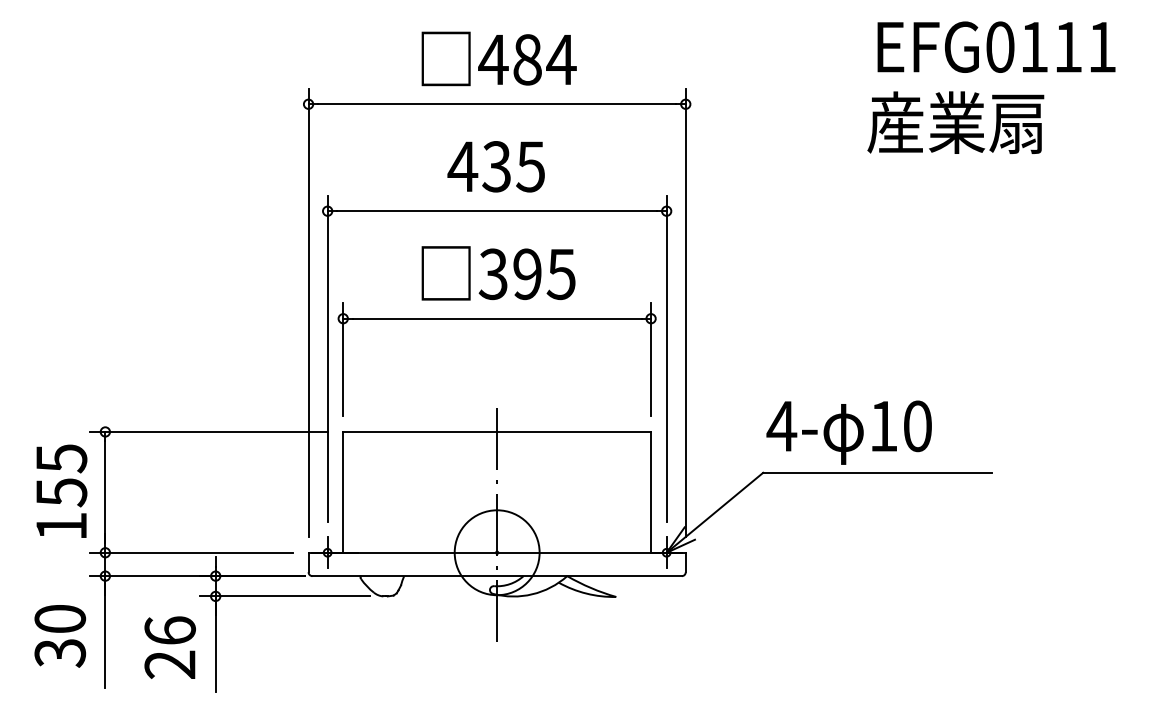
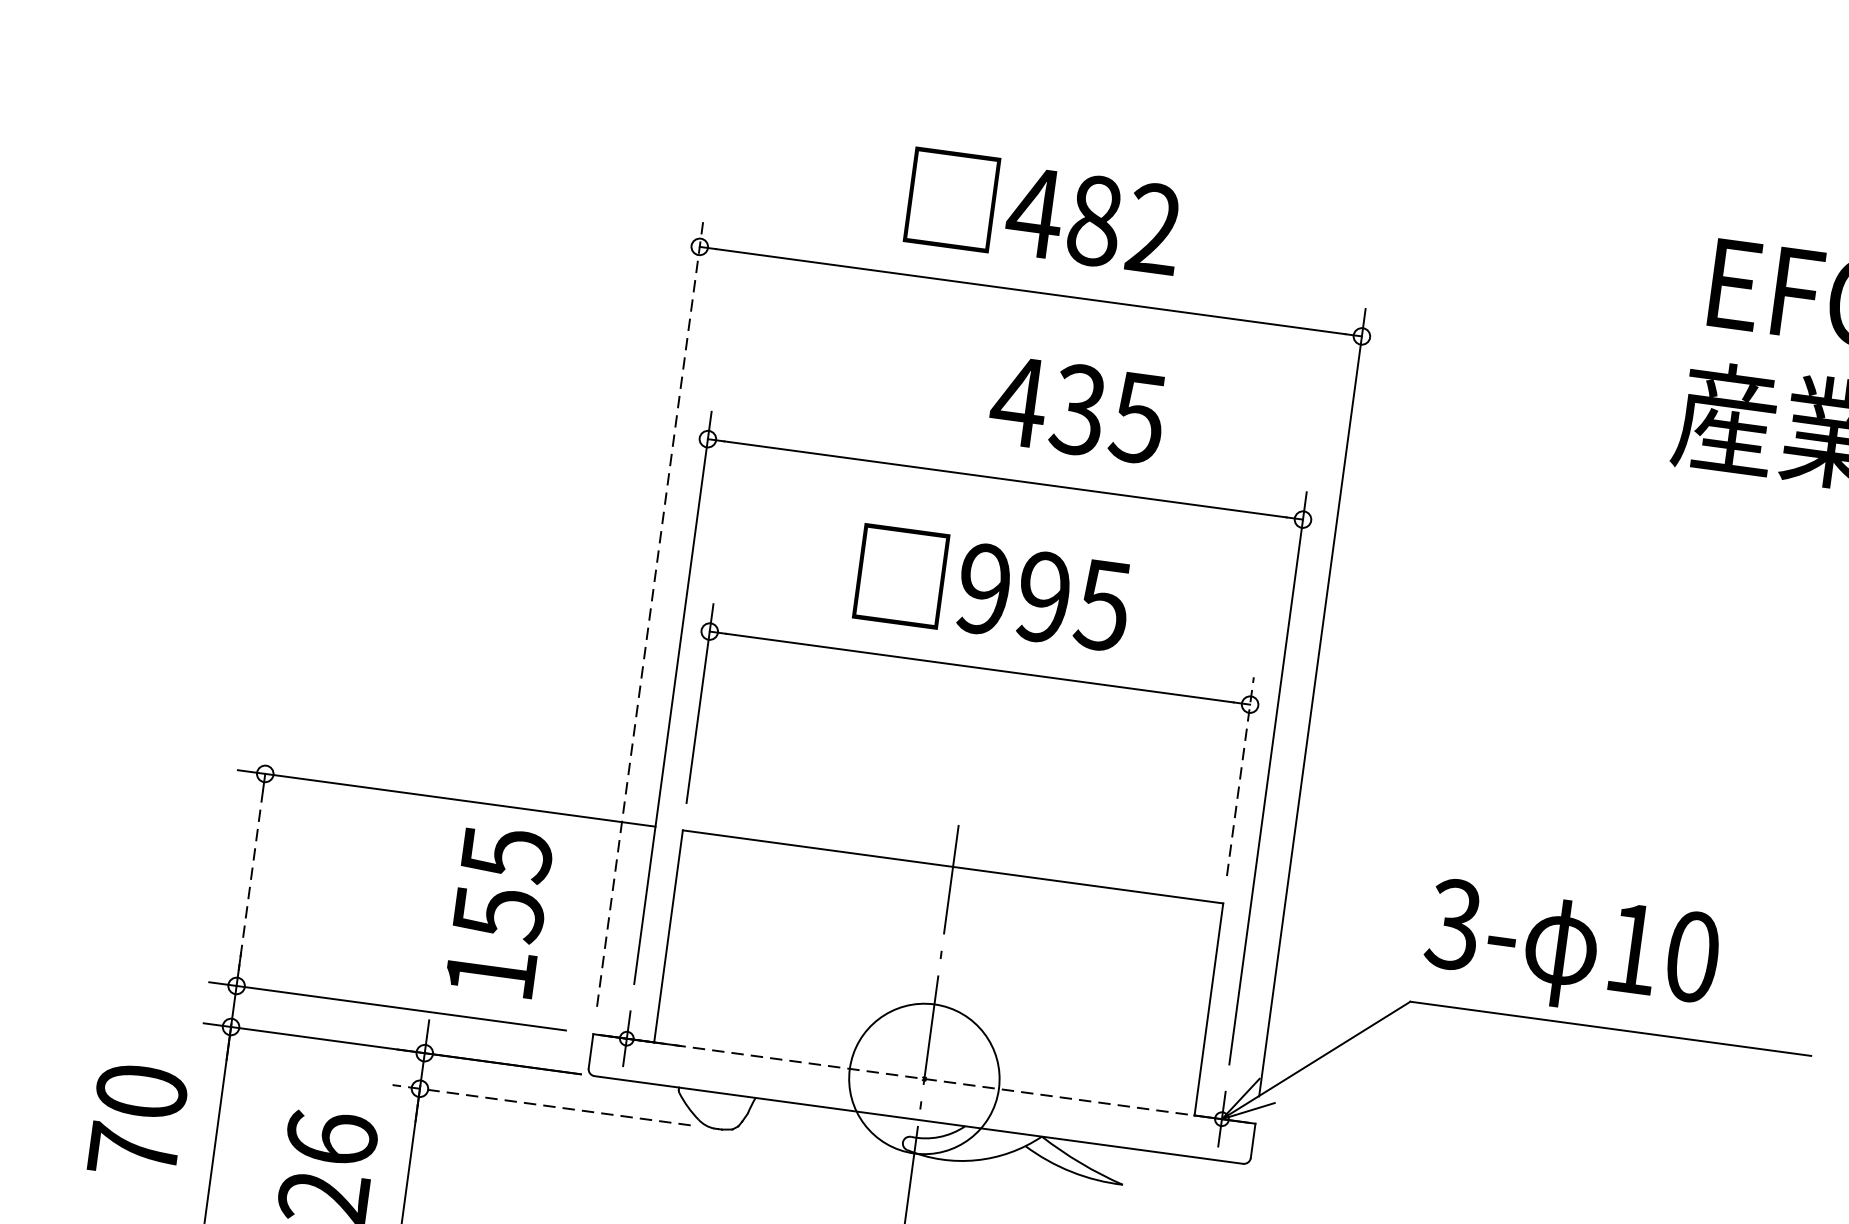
text: (561, 59) -> (1154, 228), 484 -> 482
text: (495, 166) -> (1076, 409), moved
text: (492, 274) -> (982, 589), 395 -> 995
line: (308, 312) -> (650, 612), solid -> dashed
line: (651, 359) -> (1241, 776), solid -> dashed
text: (781, 426) -> (1453, 924), 4- -> 3-
text: (61, 490) -> (499, 910), moved
line: (105, 492) -> (251, 880), solid -> dashed
line: (497, 552) -> (925, 1078), solid -> dashed
line: (285, 596) -> (542, 1105), solid -> dashed
text: (60, 652) -> (134, 1150), 30 -> 70

